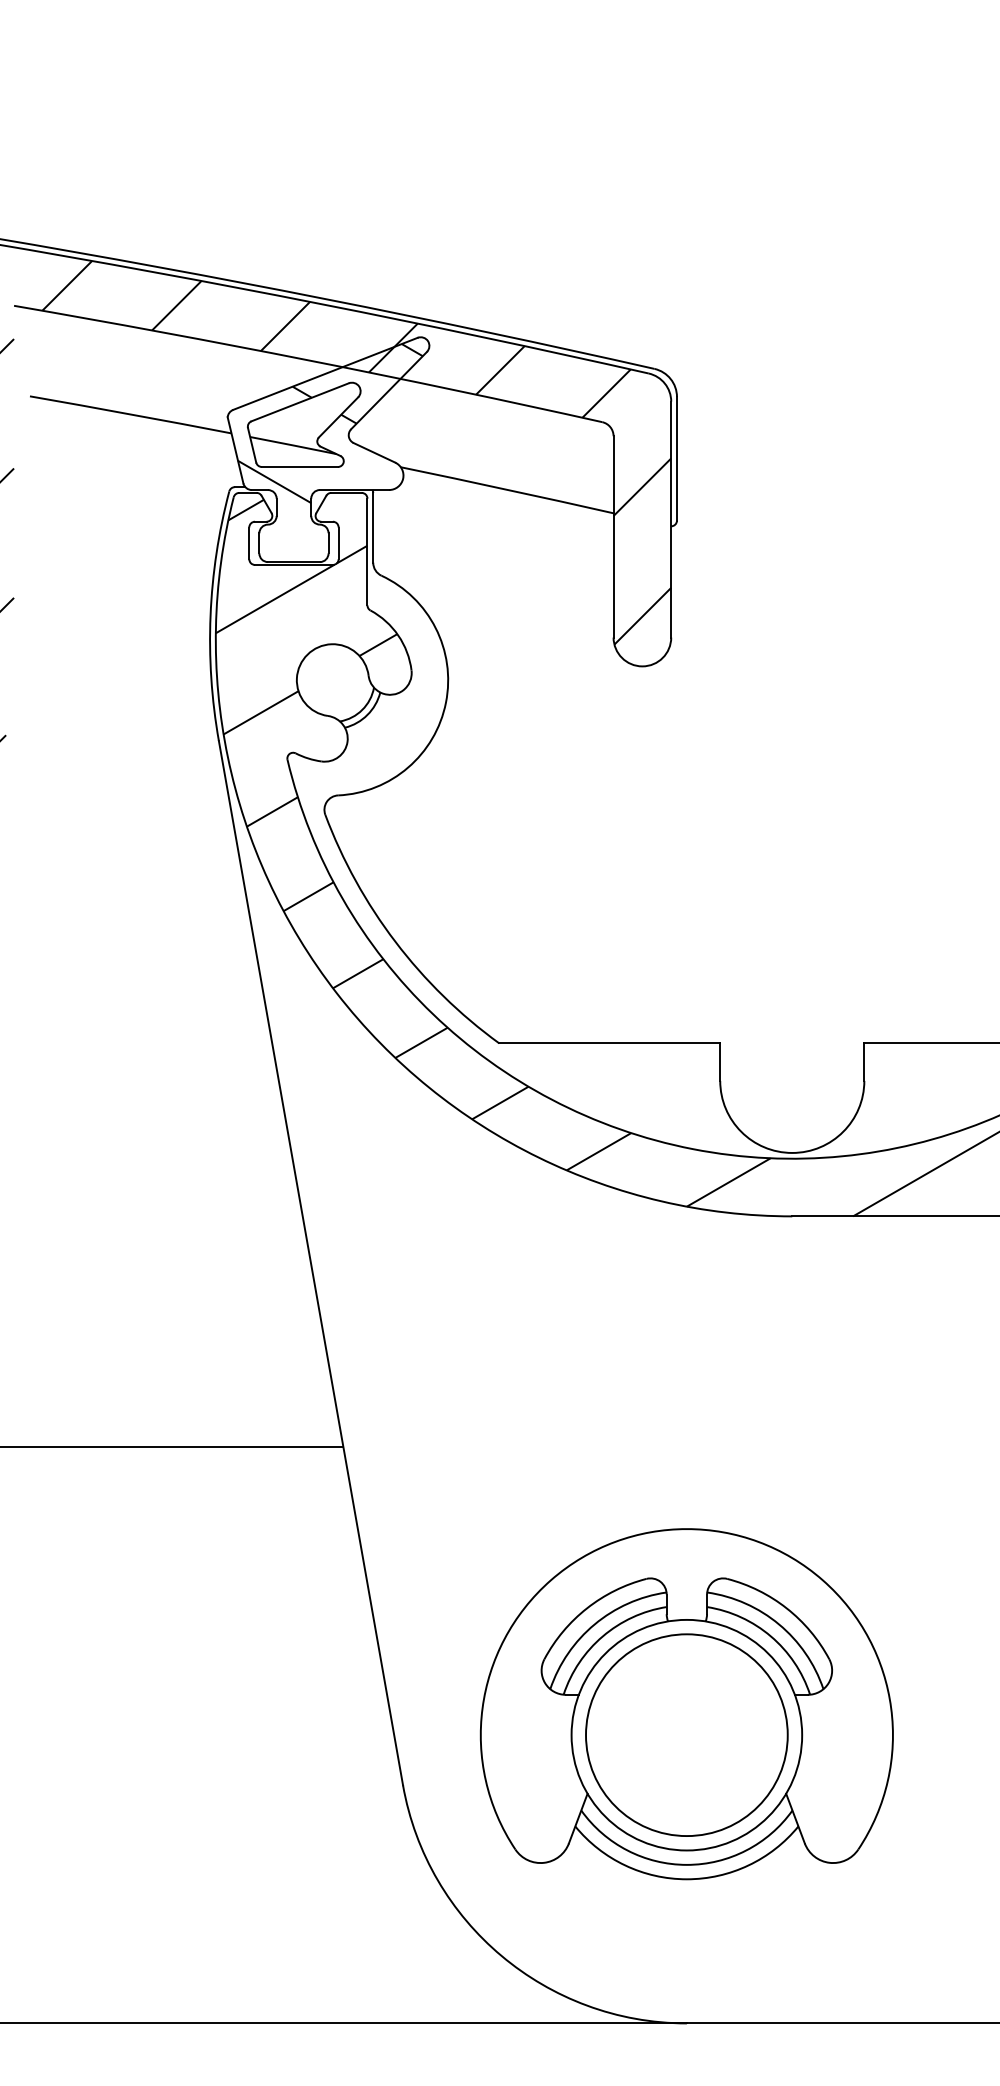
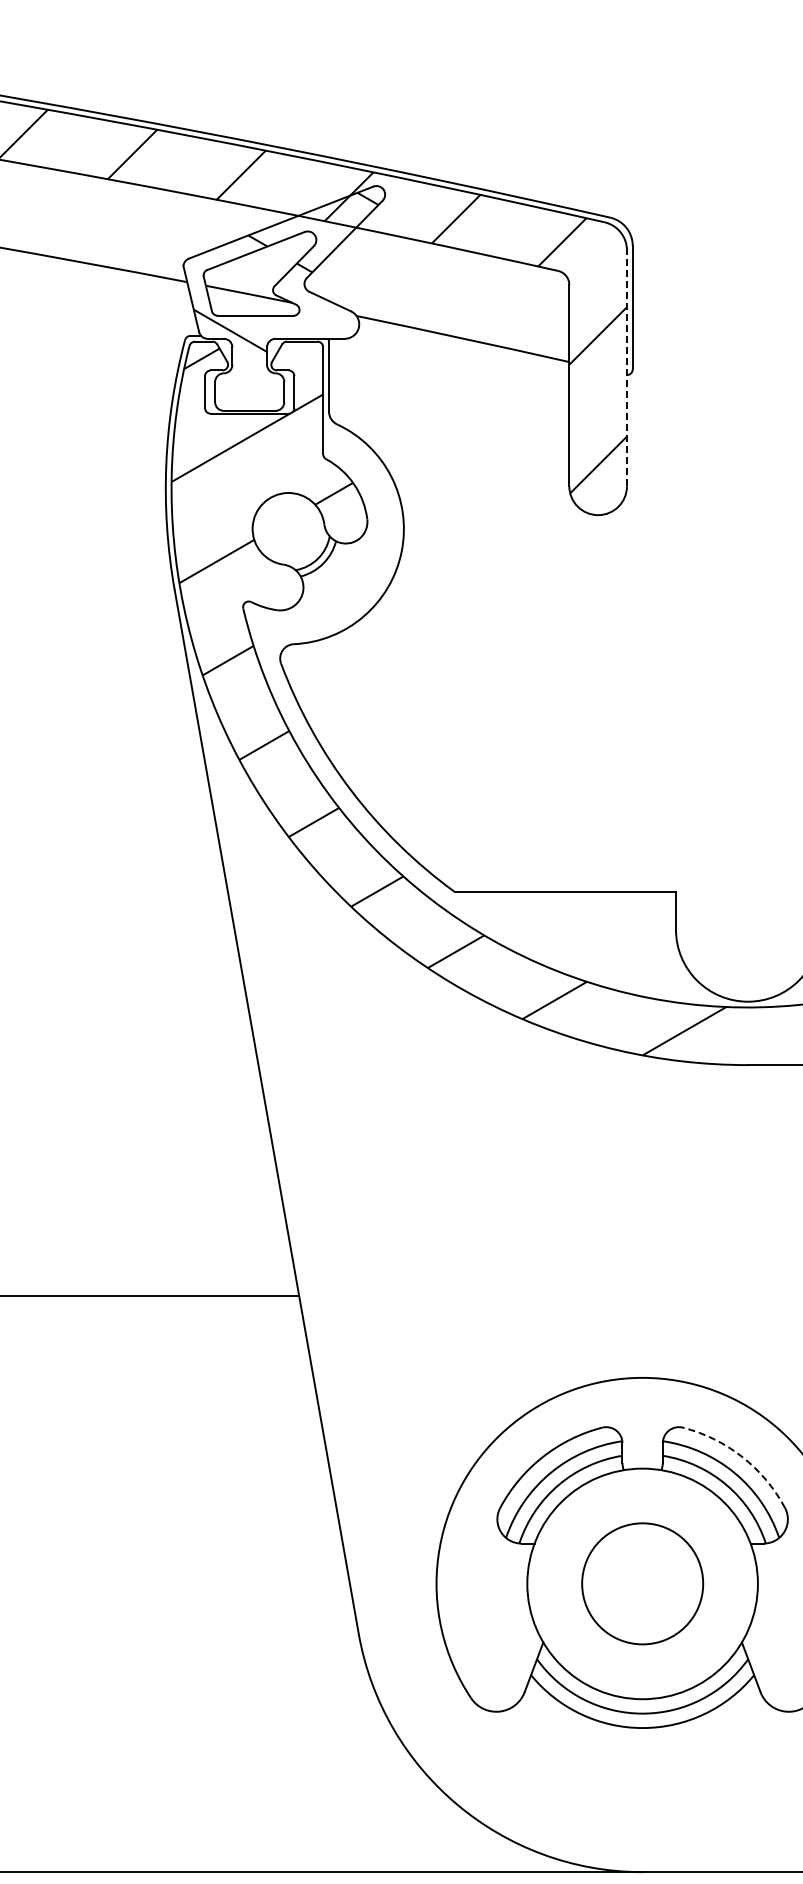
line: (671, 519) -> (627, 368), solid -> dashed
arc: (786, 1608) -> (742, 1457), solid -> dashed
circle: (686, 1734) -> (642, 1583), size x0.6

